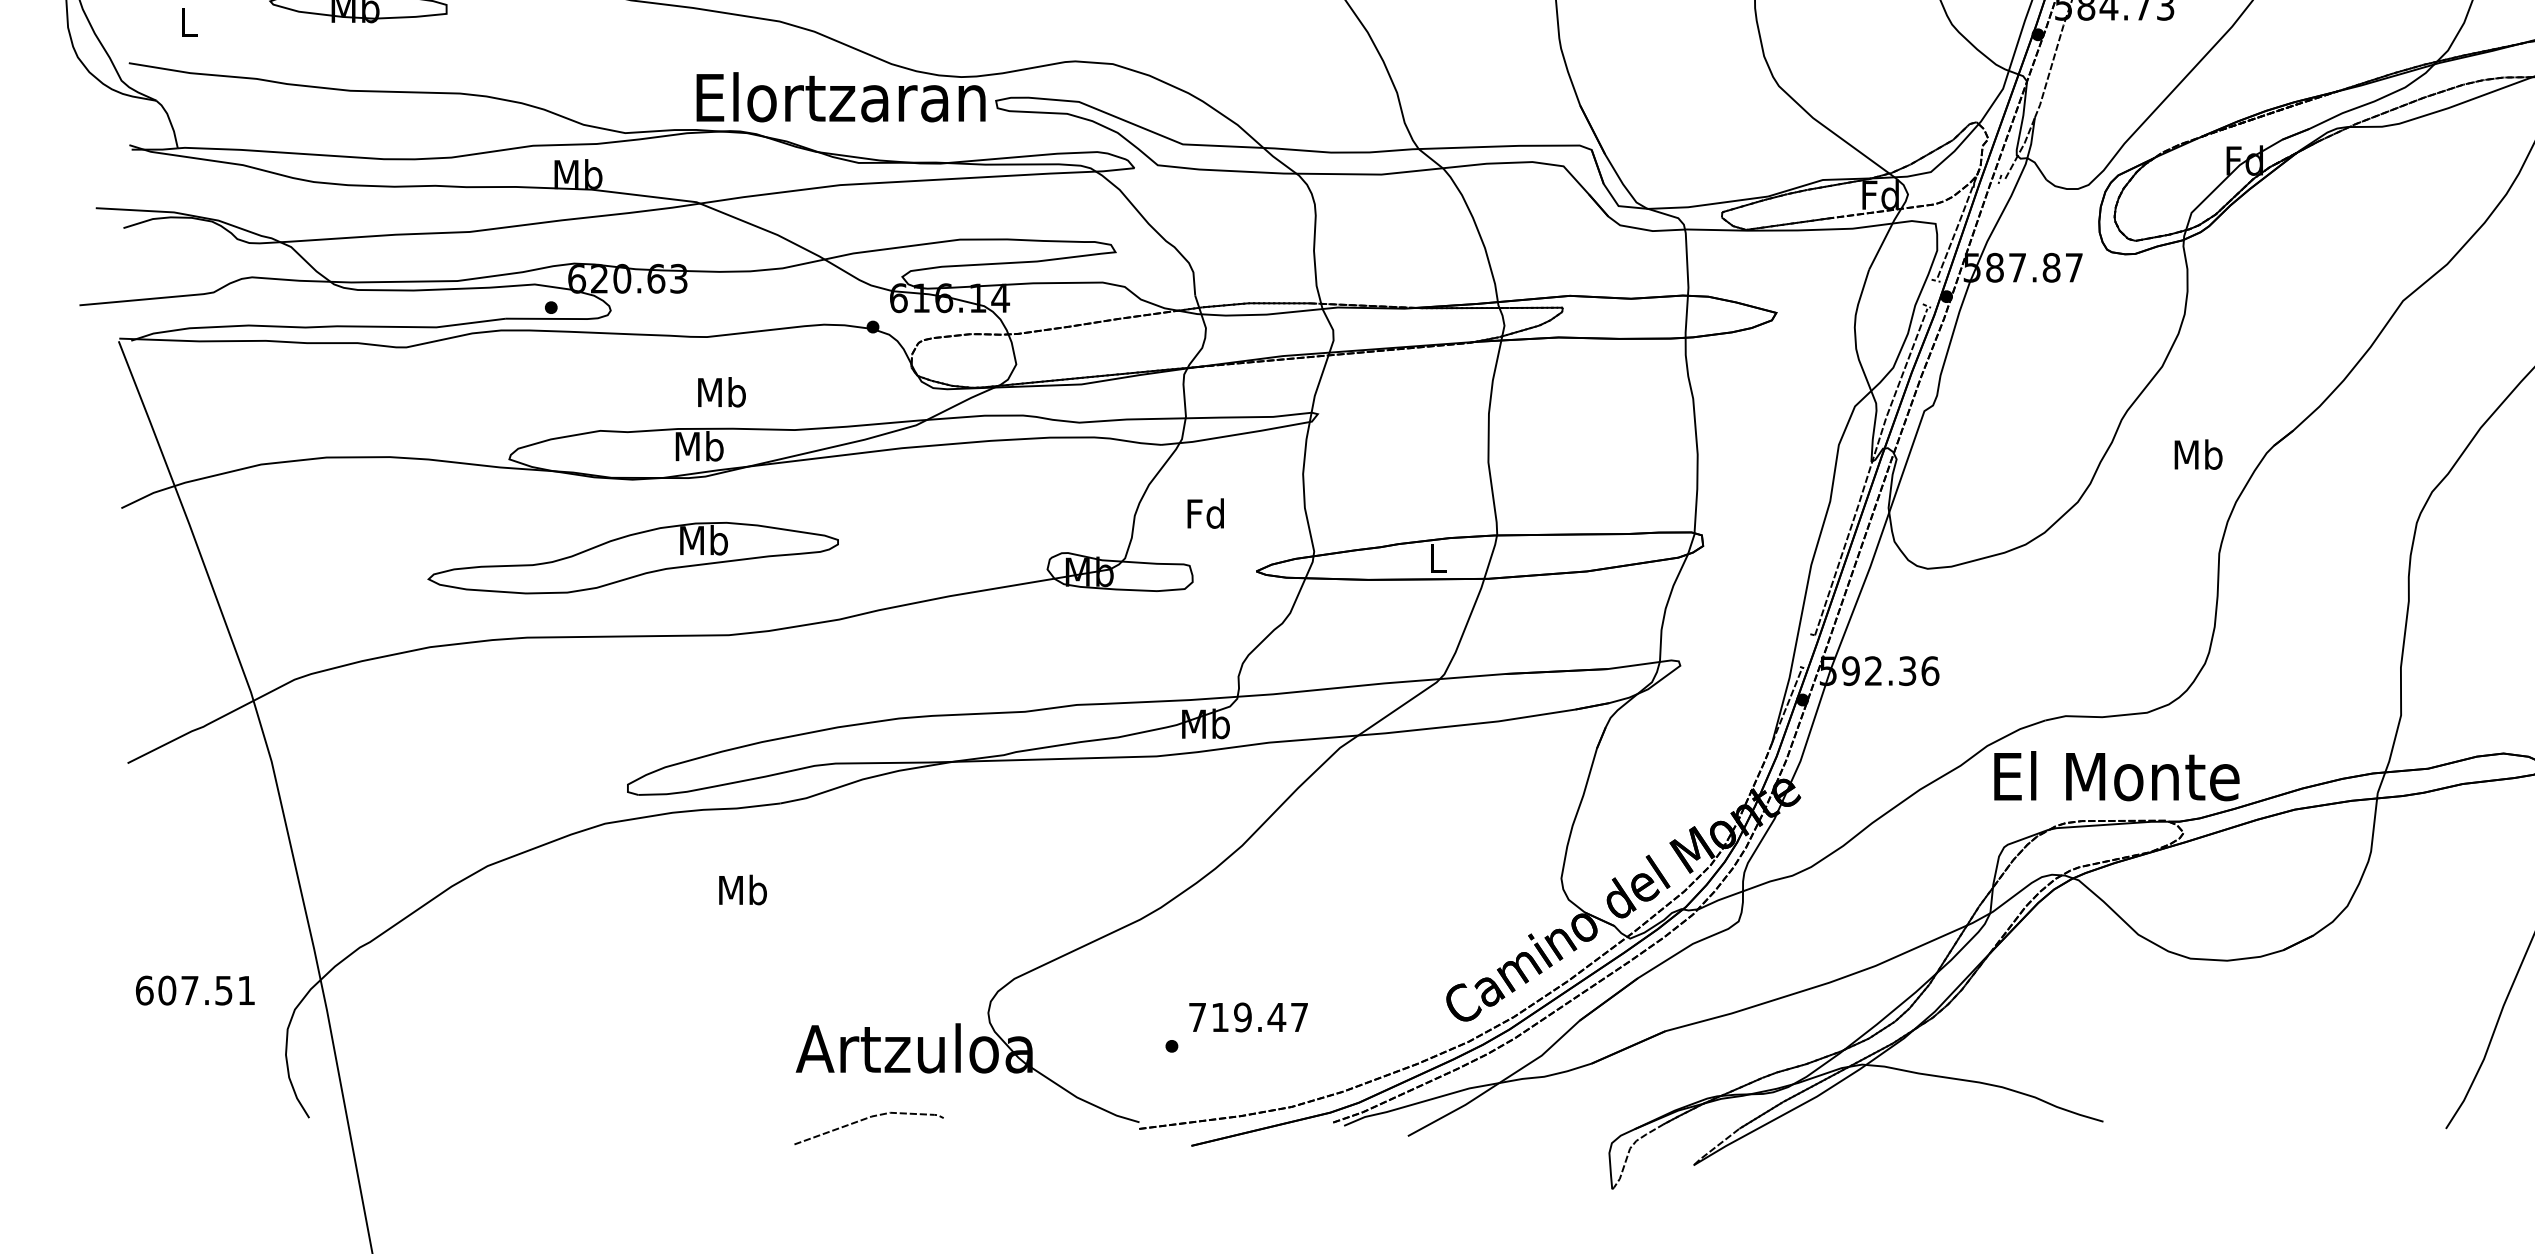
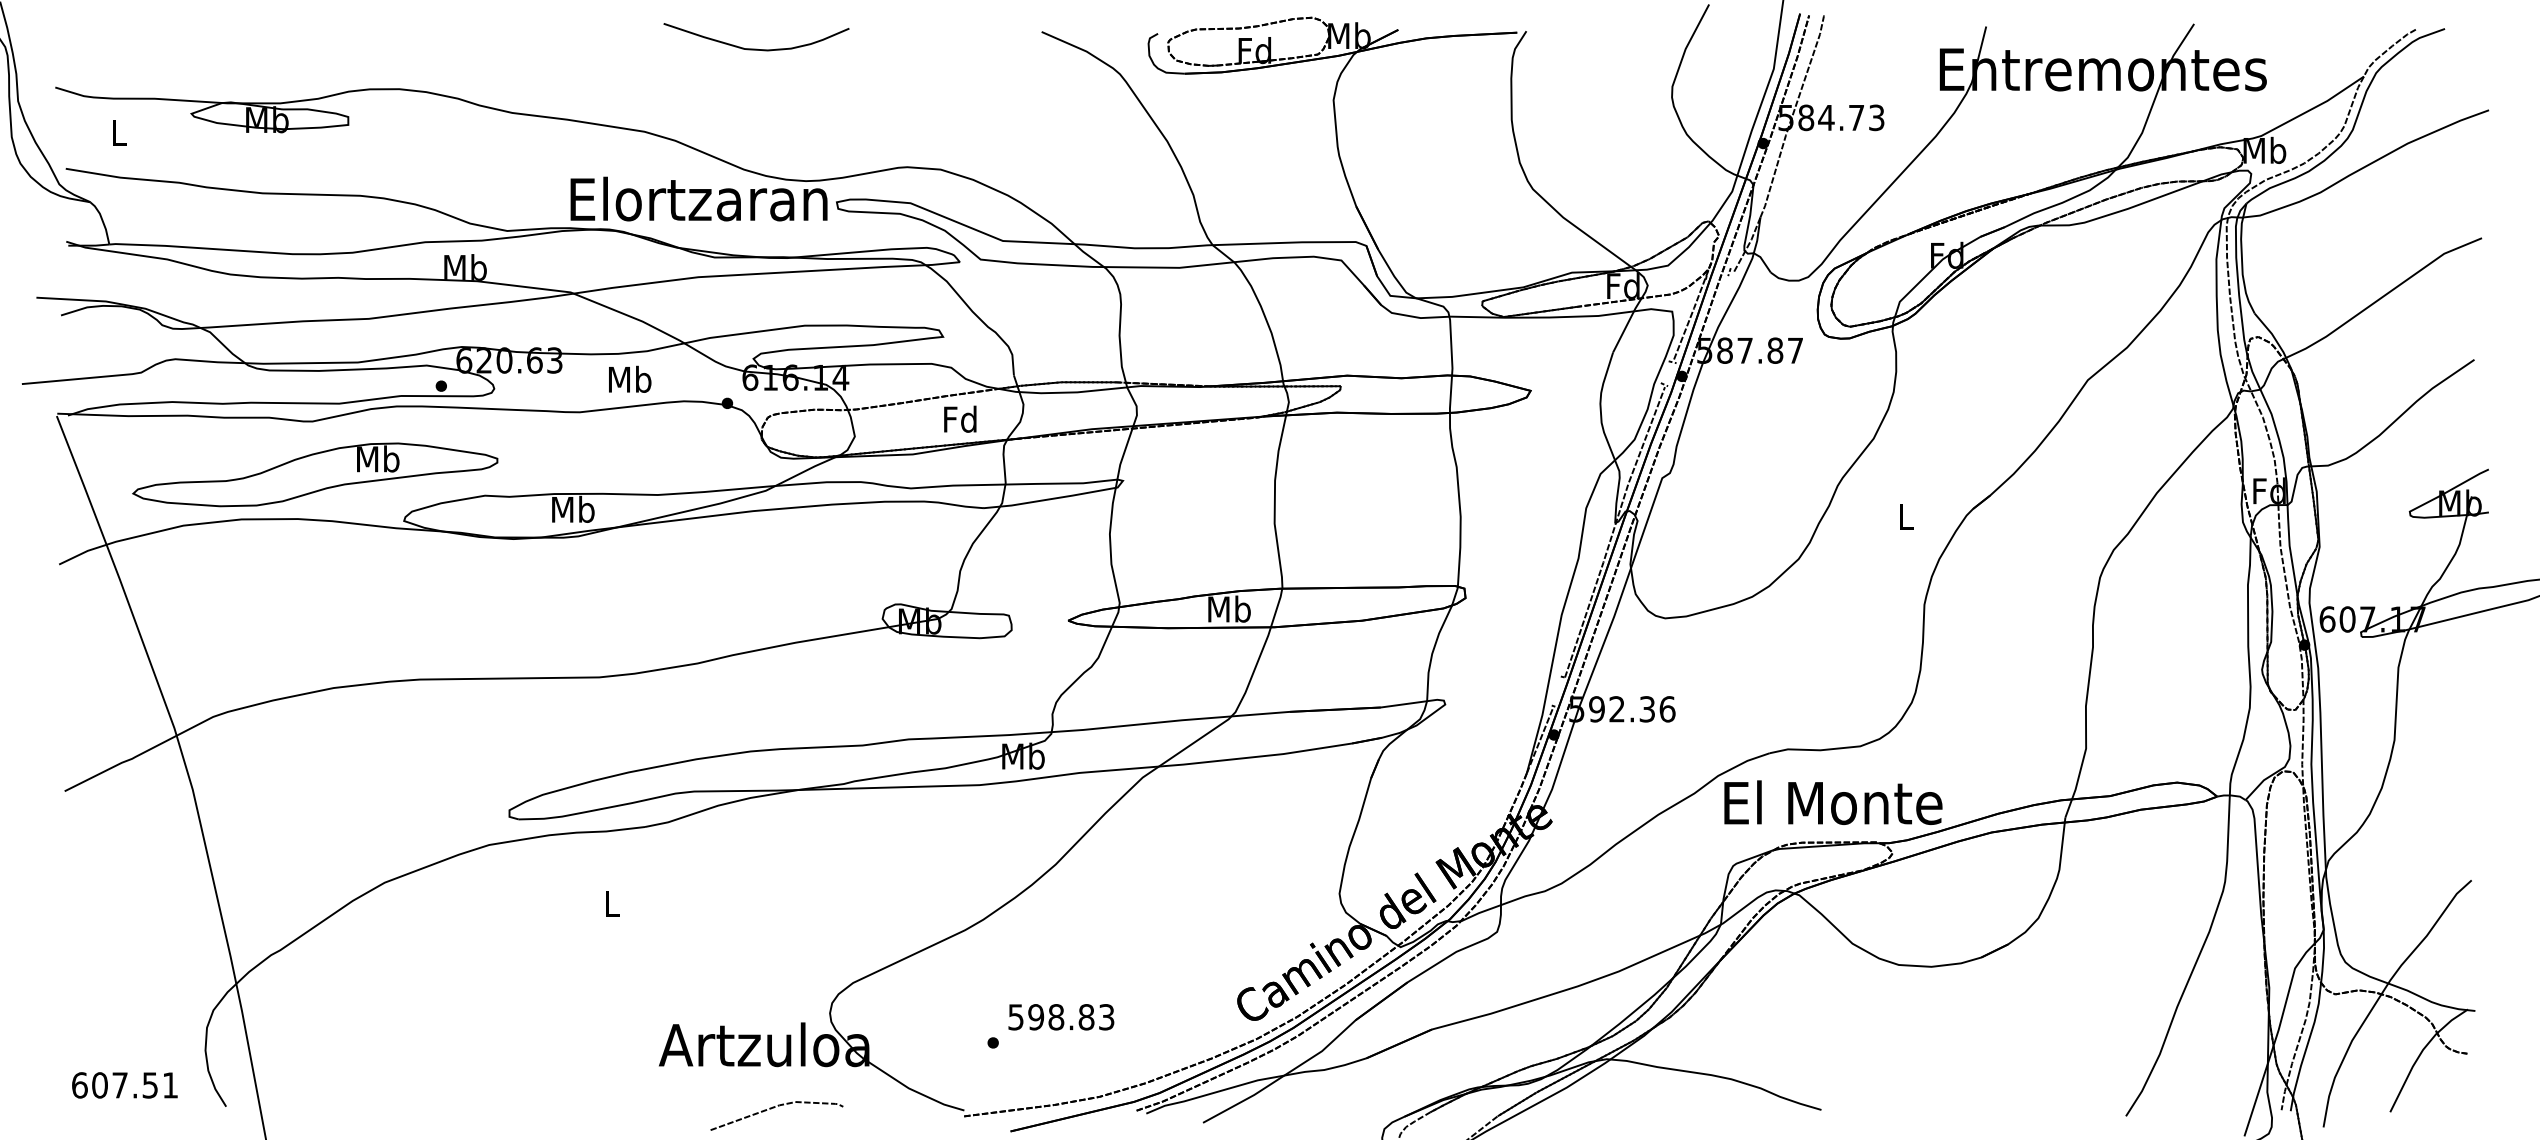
text: (722, 391) -> (630, 378), moved
text: (2197, 454) -> (1905, 516), Mb -> L
text: (1205, 512) -> (960, 418), moved
part: (633, 557) -> (315, 474), moved
text: (1437, 557) -> (1229, 608), L -> Mb
text: (742, 889) -> (611, 903), Mb -> L
text: (194, 990) -> (124, 1085), moved
text: (1248, 1017) -> (1061, 1017), 719.47 -> 598.83
curve: (866, 1120) -> (774, 1108), moved

